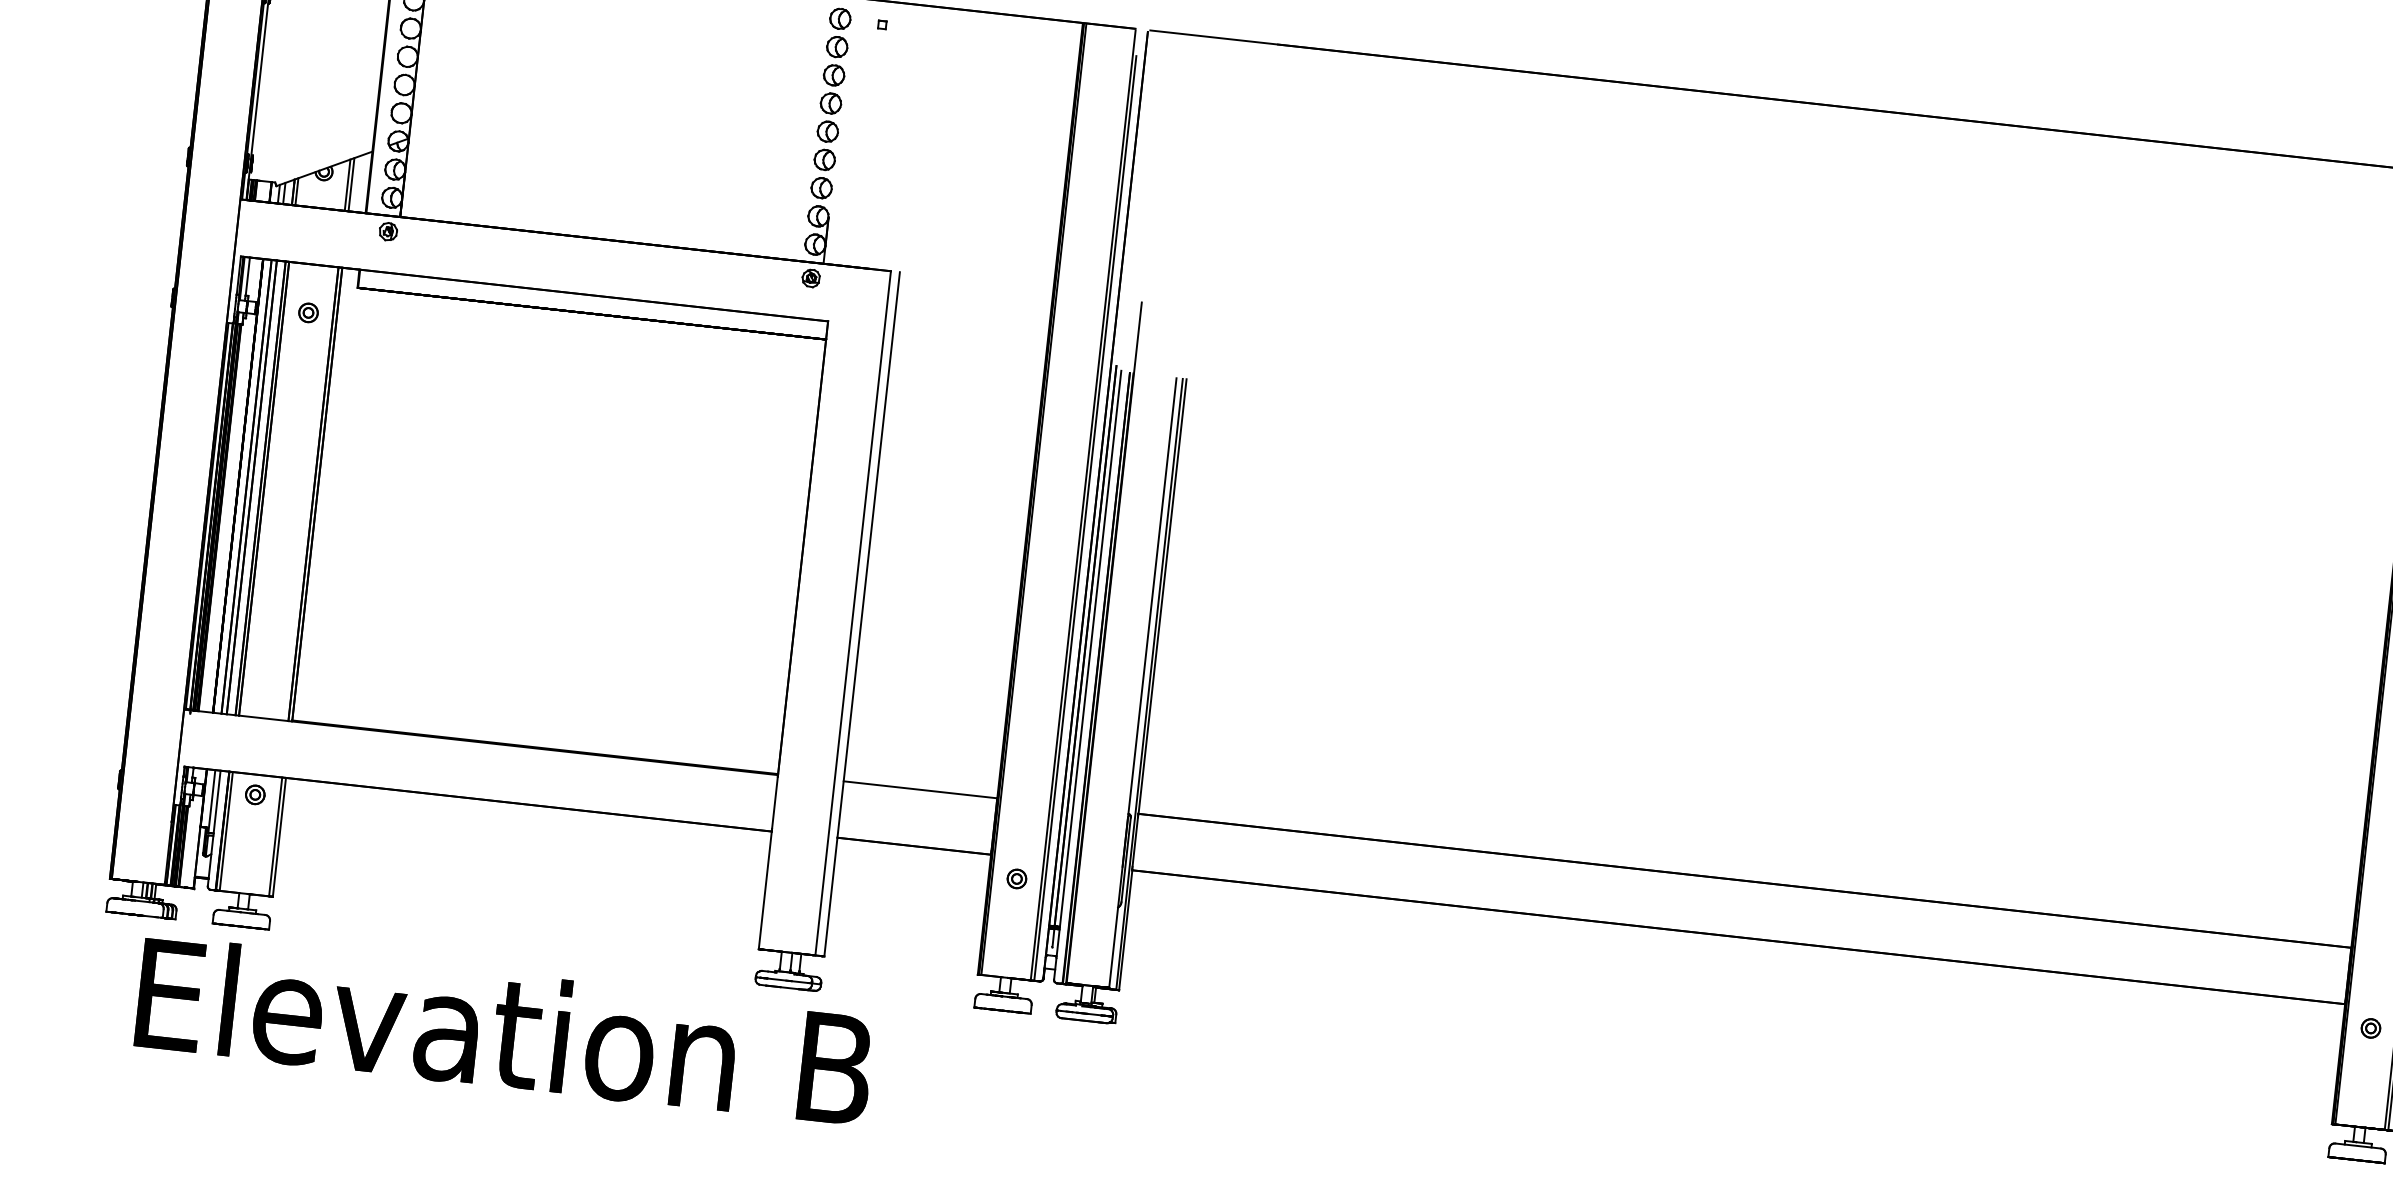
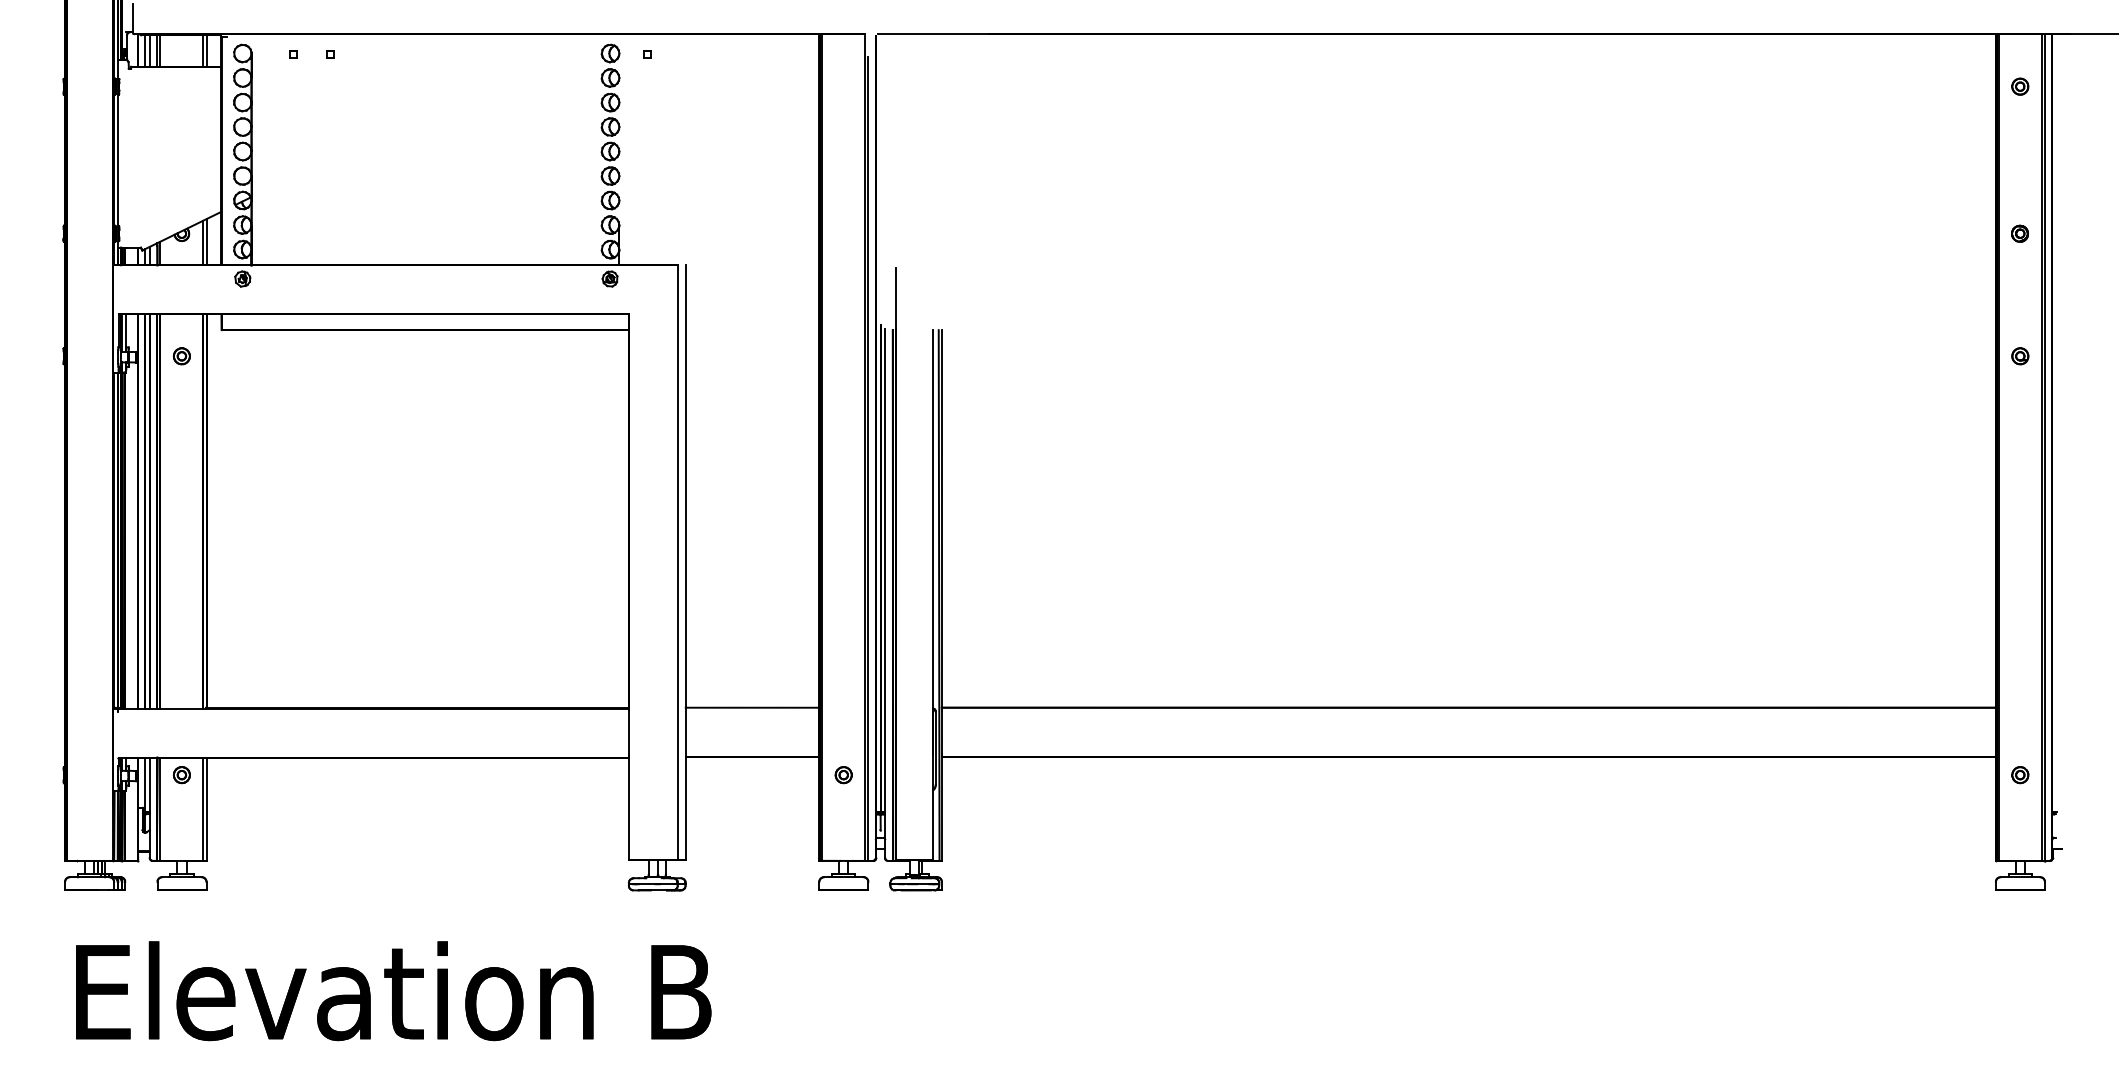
text: (504, 1031) -> (393, 991), moved

